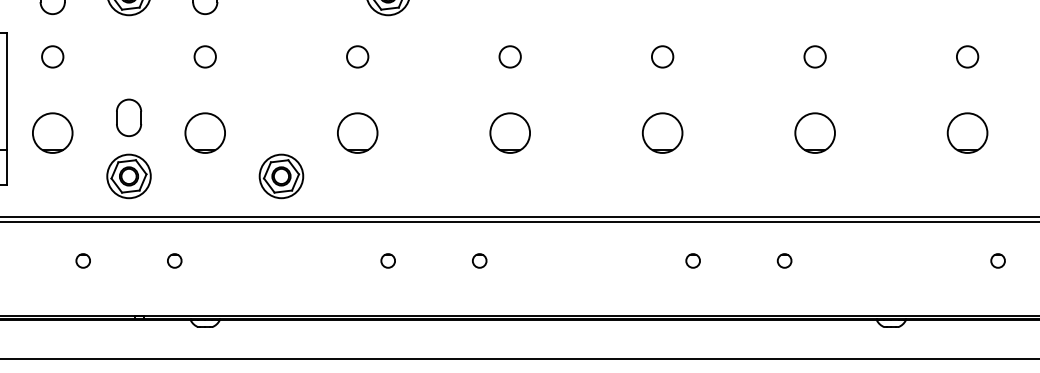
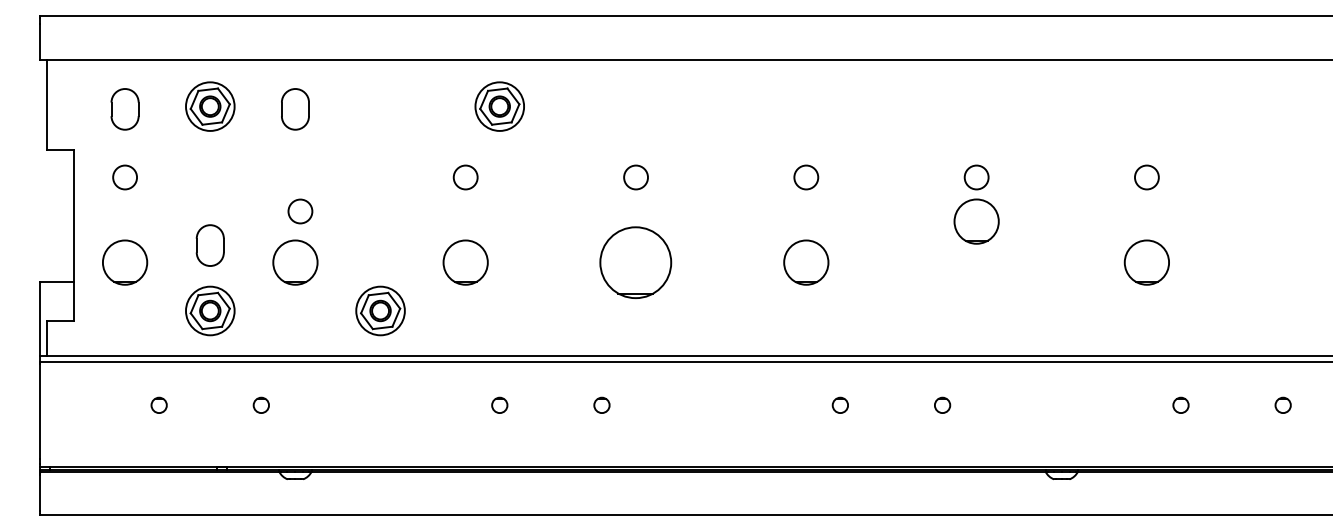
circle: (205, 56) -> (300, 211), moved
part: (510, 133) -> (636, 262), size x1.6
part: (815, 133) -> (976, 221), moved

